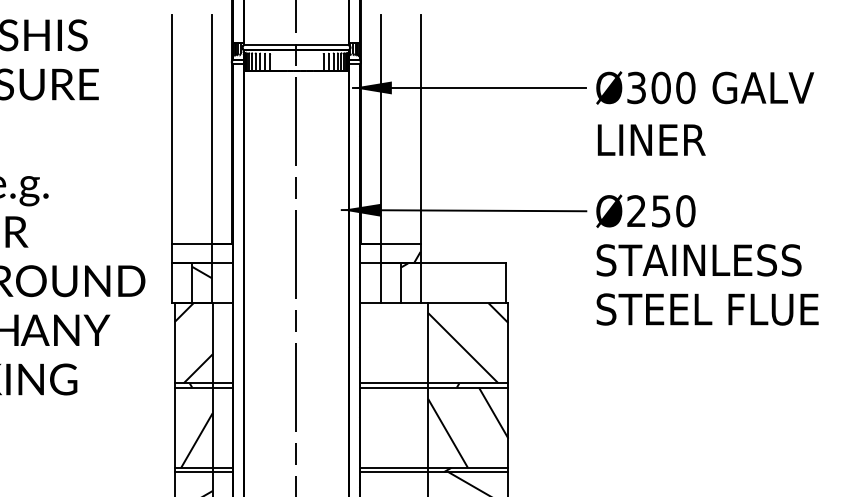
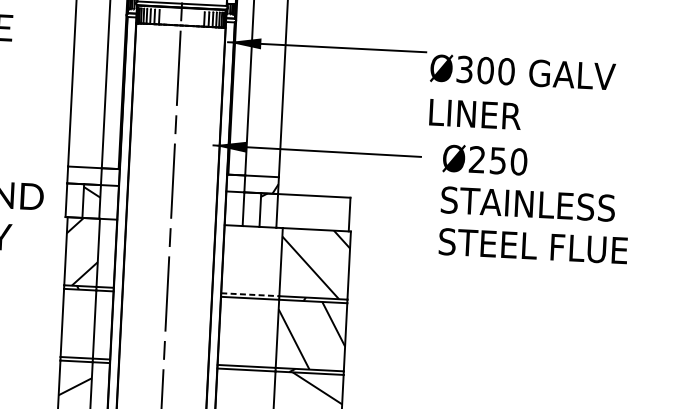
text: (705, 113) -> (522, 94), moved
text: (707, 259) -> (535, 203), moved
line: (394, 383) -> (250, 294), solid -> dashed
hatch: (196, 440) -> (80, 334), removed

